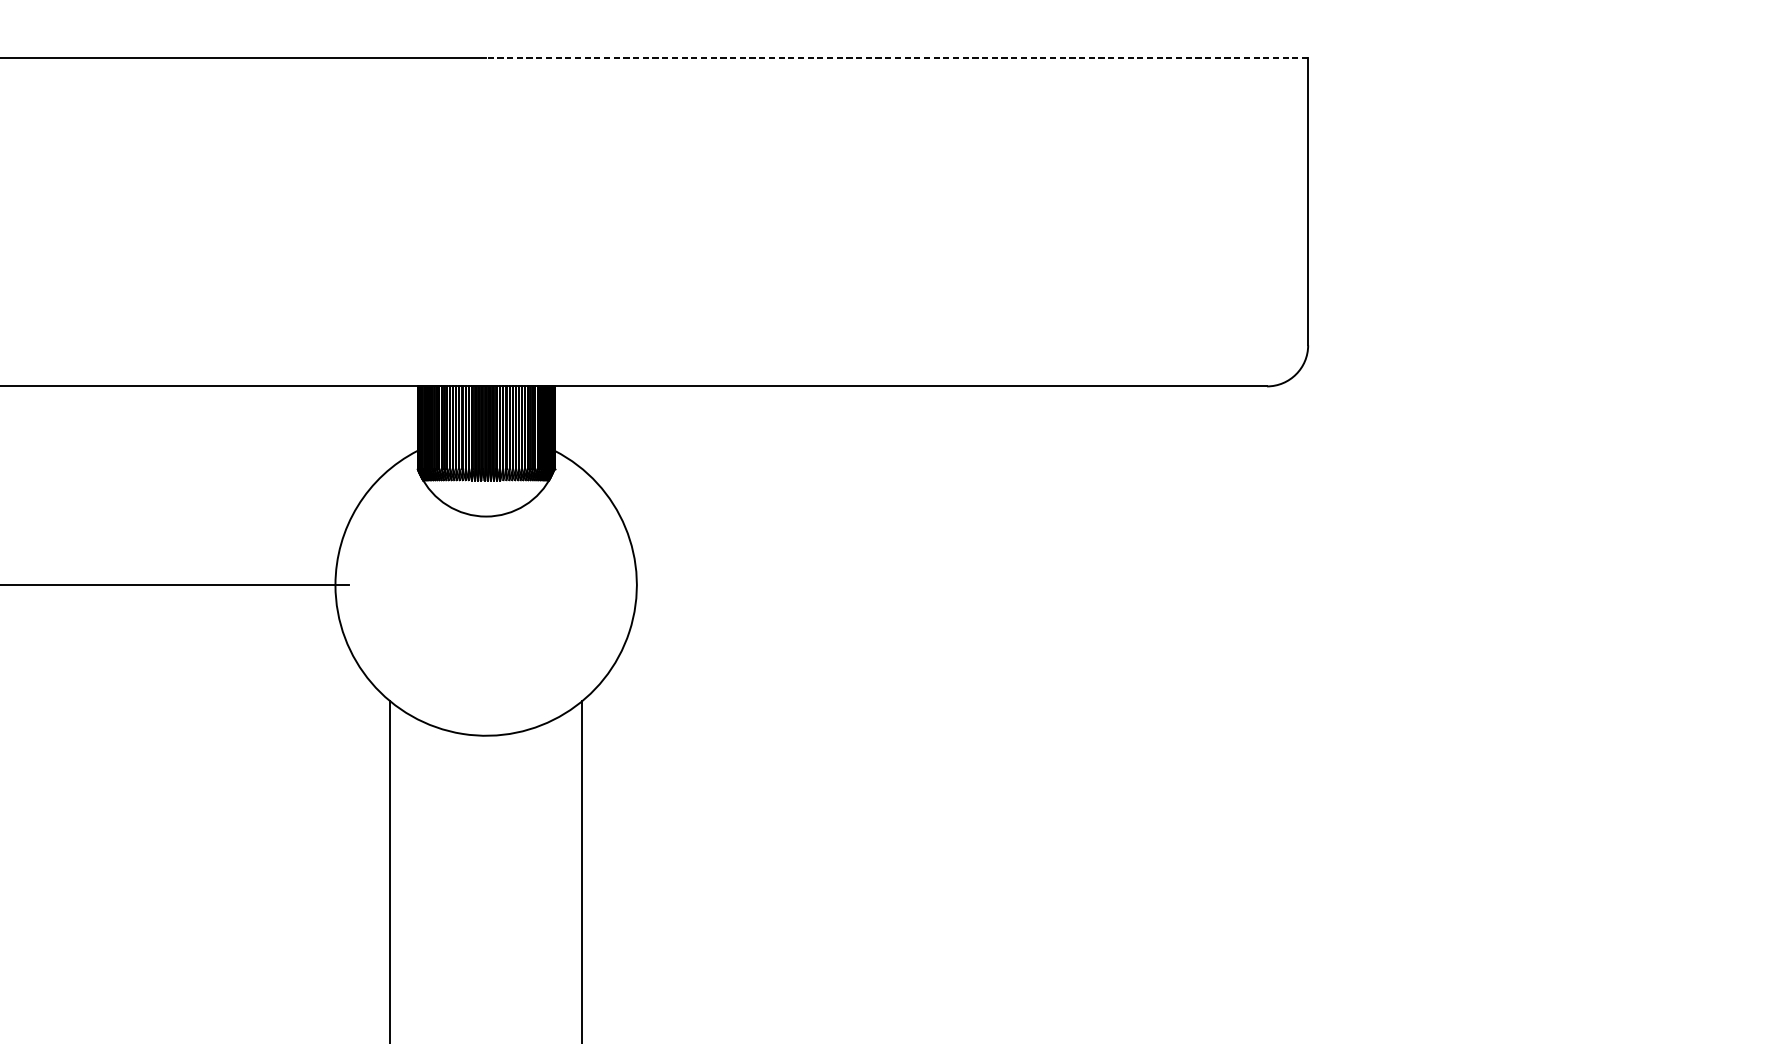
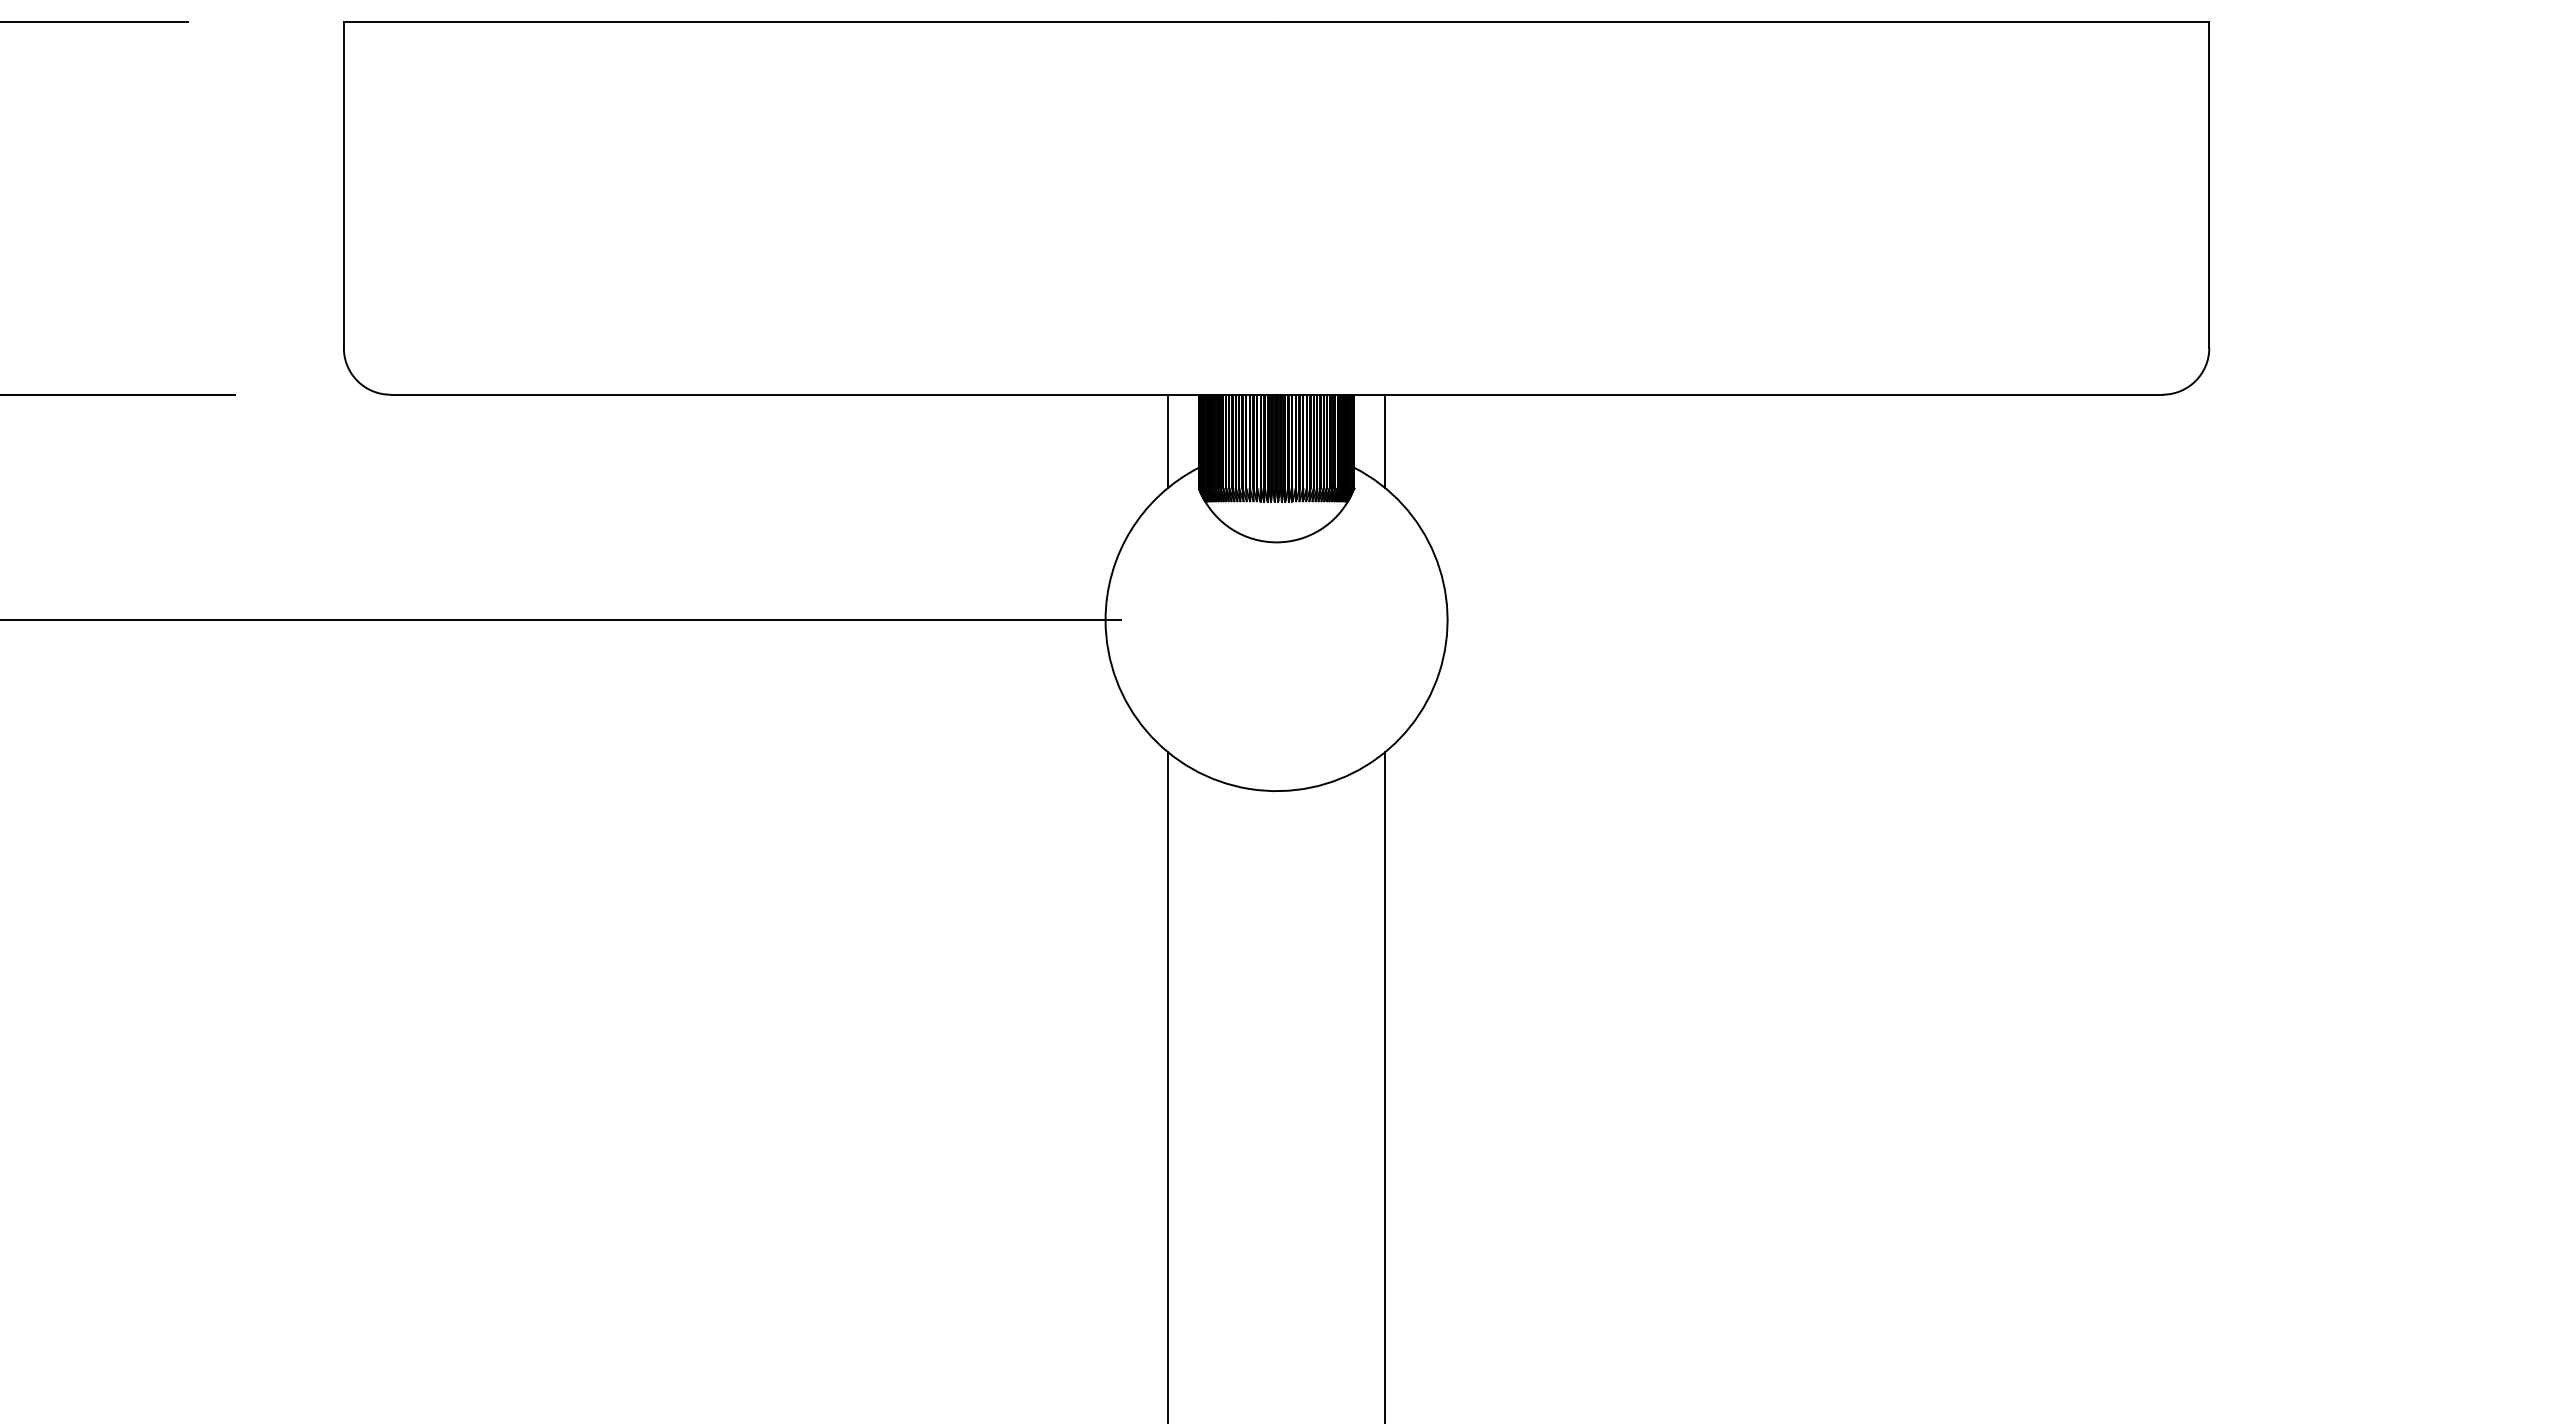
line: (896, 57) -> (1742, 21), dashed -> solid
line: (390, 427) -> (1167, 441), added
line: (582, 427) -> (1385, 441), added

